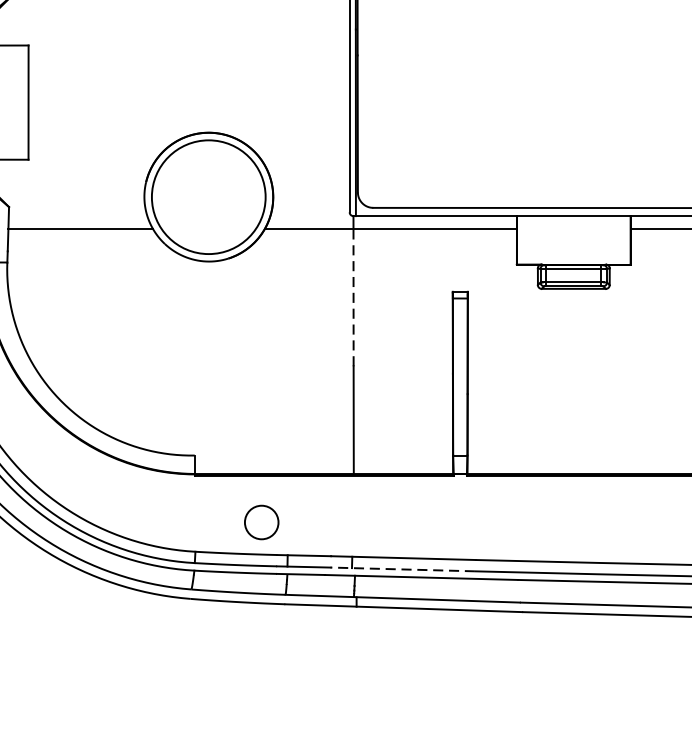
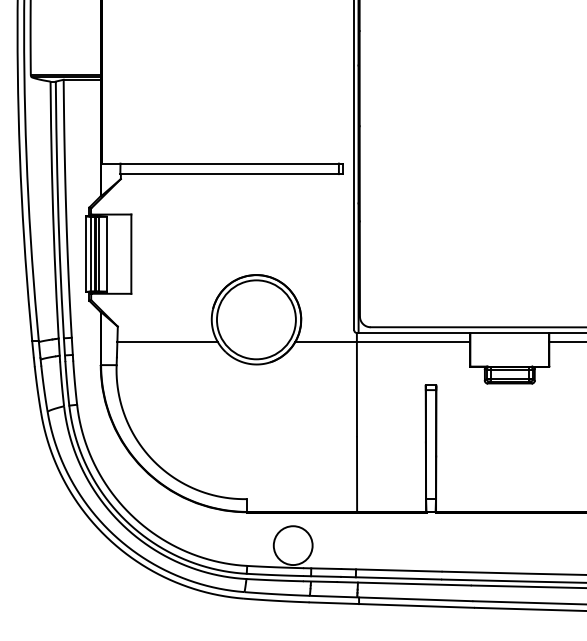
line: (352, 296) -> (356, 388), dashed -> solid
circle: (260, 522) -> (292, 545), size x1.67
line: (401, 569) -> (390, 578), dashed -> solid

